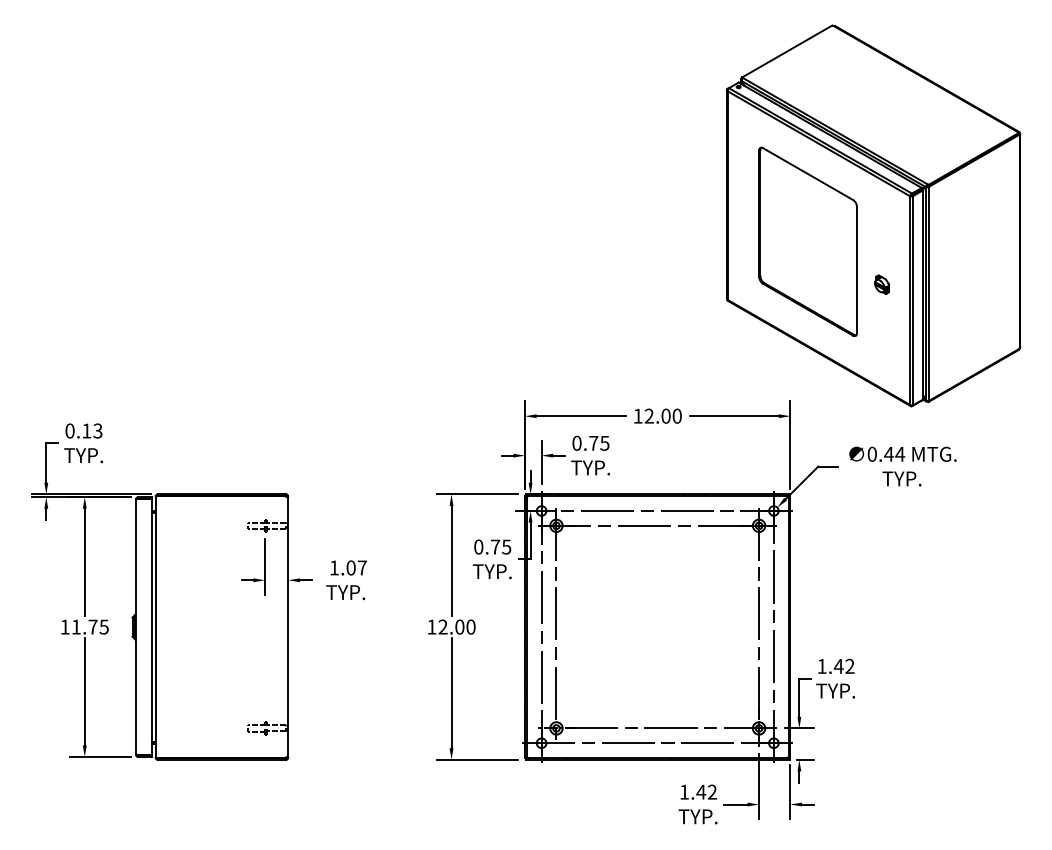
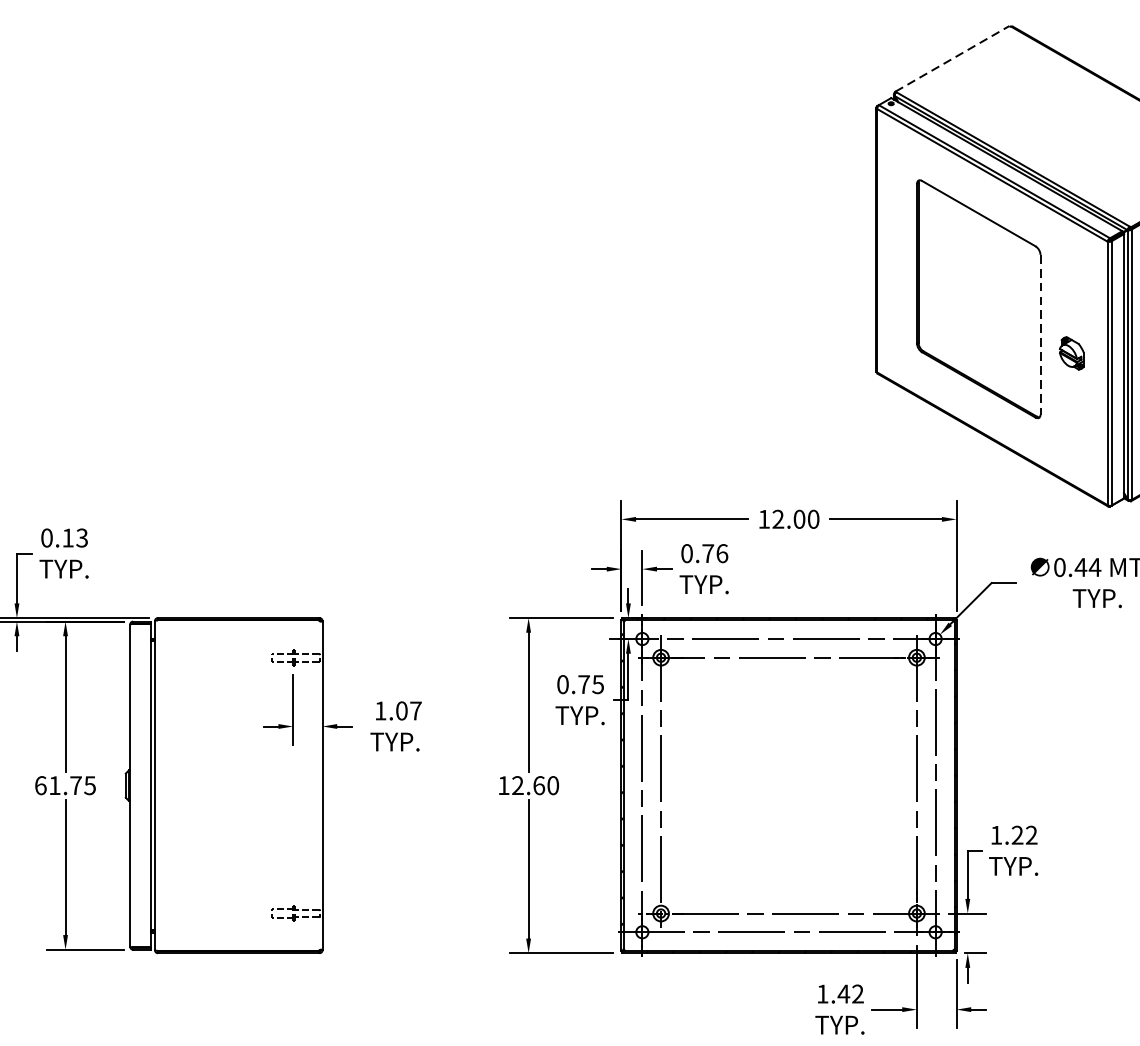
line: (787, 51) -> (952, 58), solid -> dashed
line: (856, 270) -> (1039, 335), solid -> dashed
part: (881, 284) -> (1071, 353), size x1.4
text: (604, 442) -> (721, 552), 0.75 -> 0.76
text: (64, 626) -> (39, 784), 11.75 -> 61.75
text: (459, 626) -> (538, 784), 12.00 -> 12.60
text: (838, 665) -> (1017, 834), 1.42 -> 1.22

